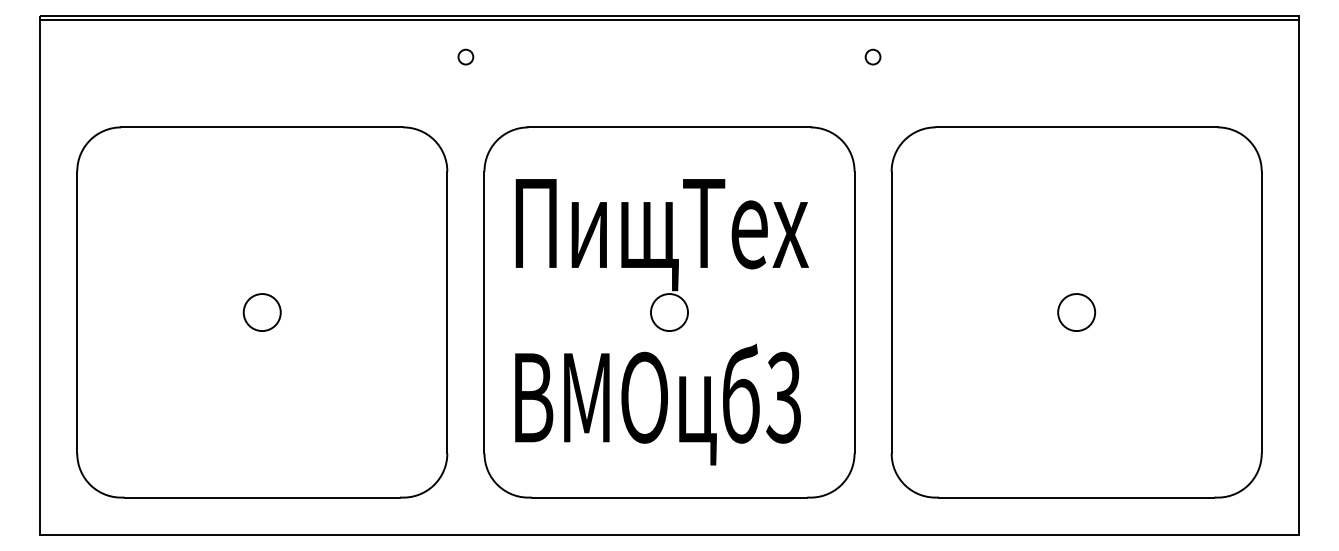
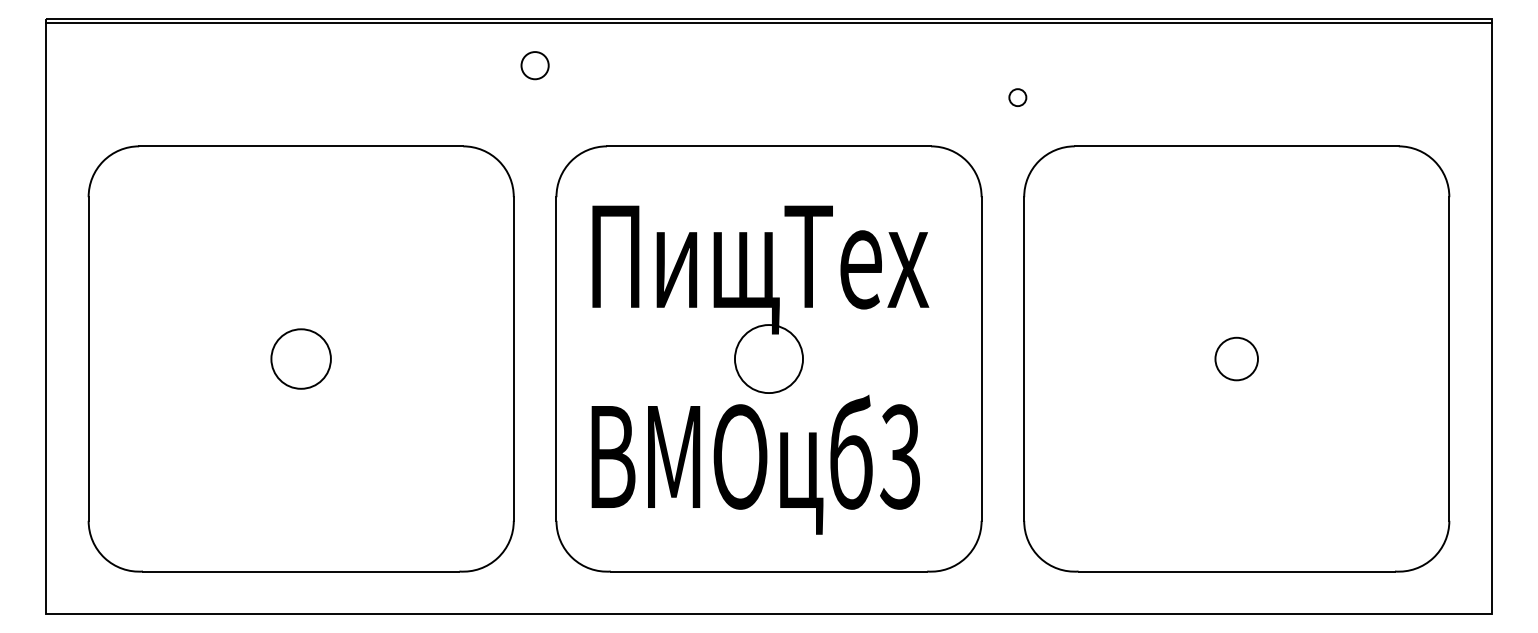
circle: (465, 57) -> (534, 65), size x1.6
circle: (872, 57) -> (1017, 97), moved
circle: (261, 312) -> (300, 358), size x1.4
circle: (669, 312) -> (768, 358), size x1.6

